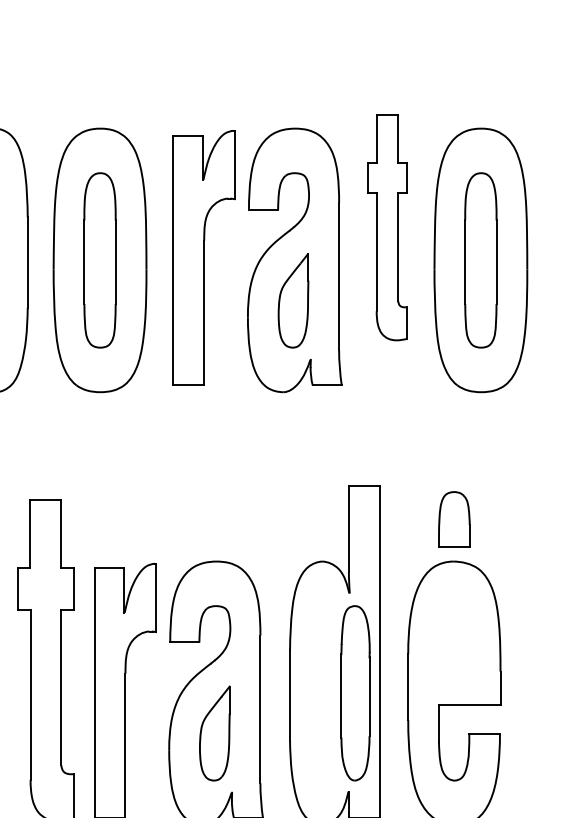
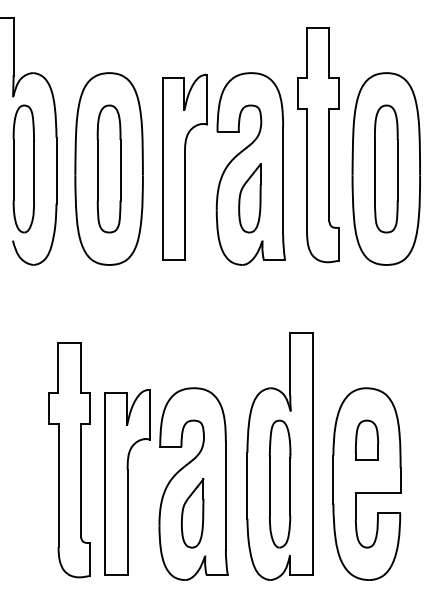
part: (387, 228) -> (318, 145), size x1.43
part: (455, 517) -> (367, 439), moved
part: (354, 692) -> (279, 483), moved

